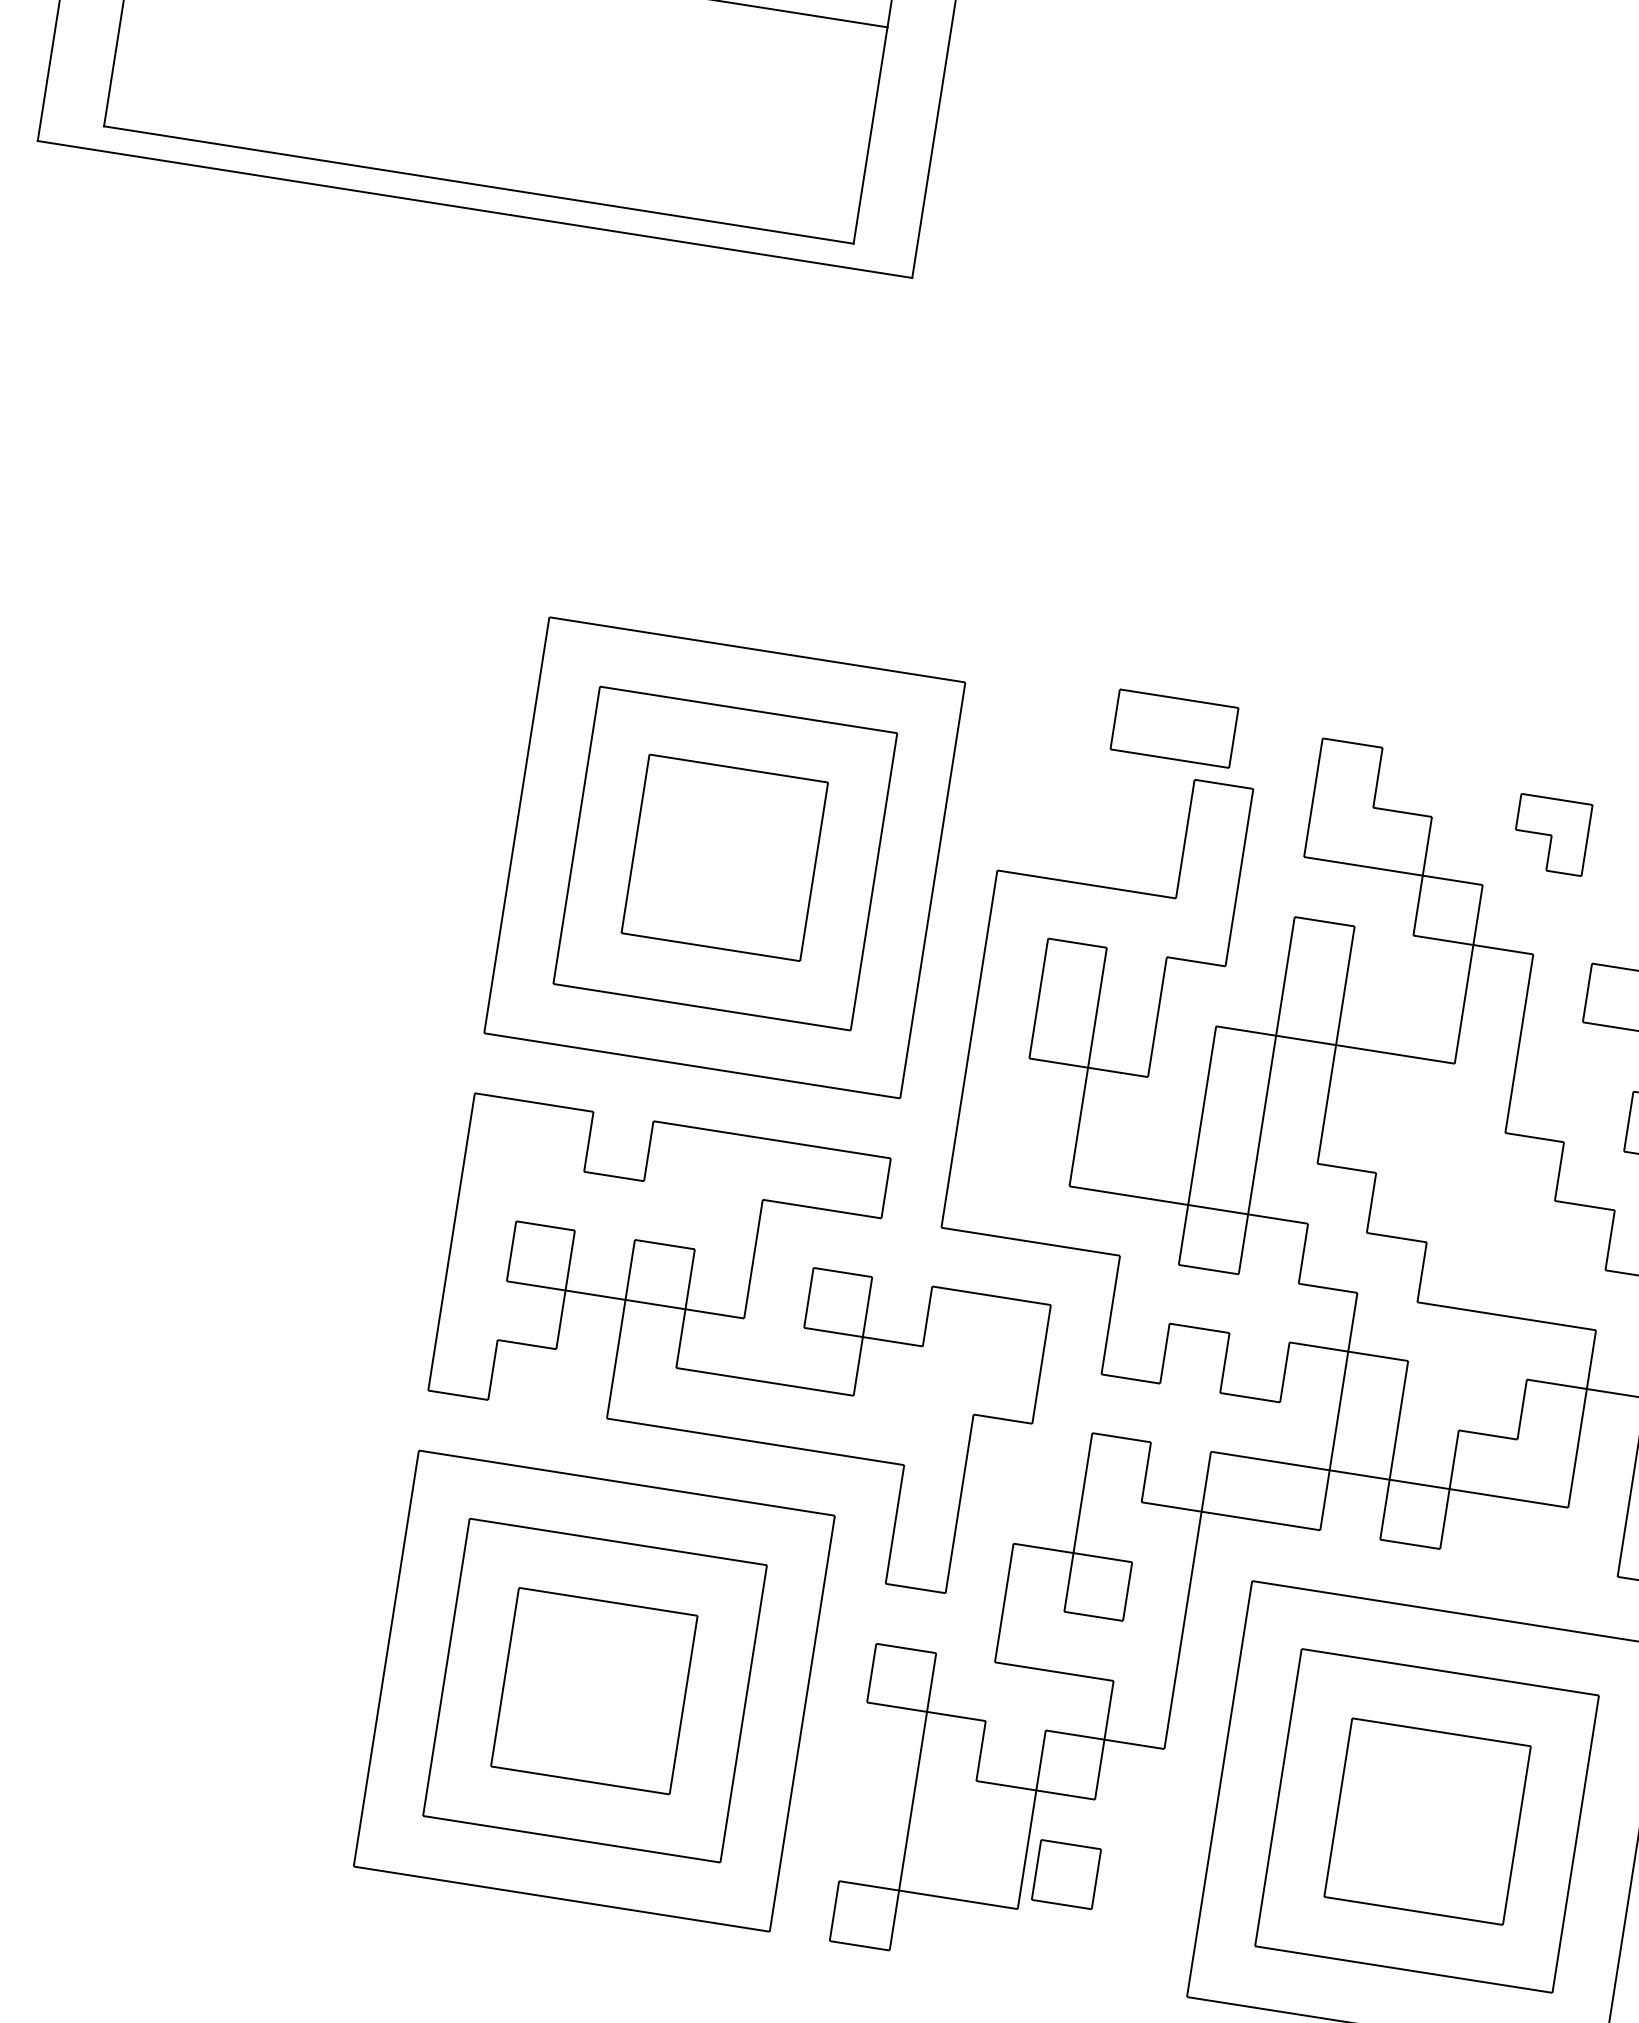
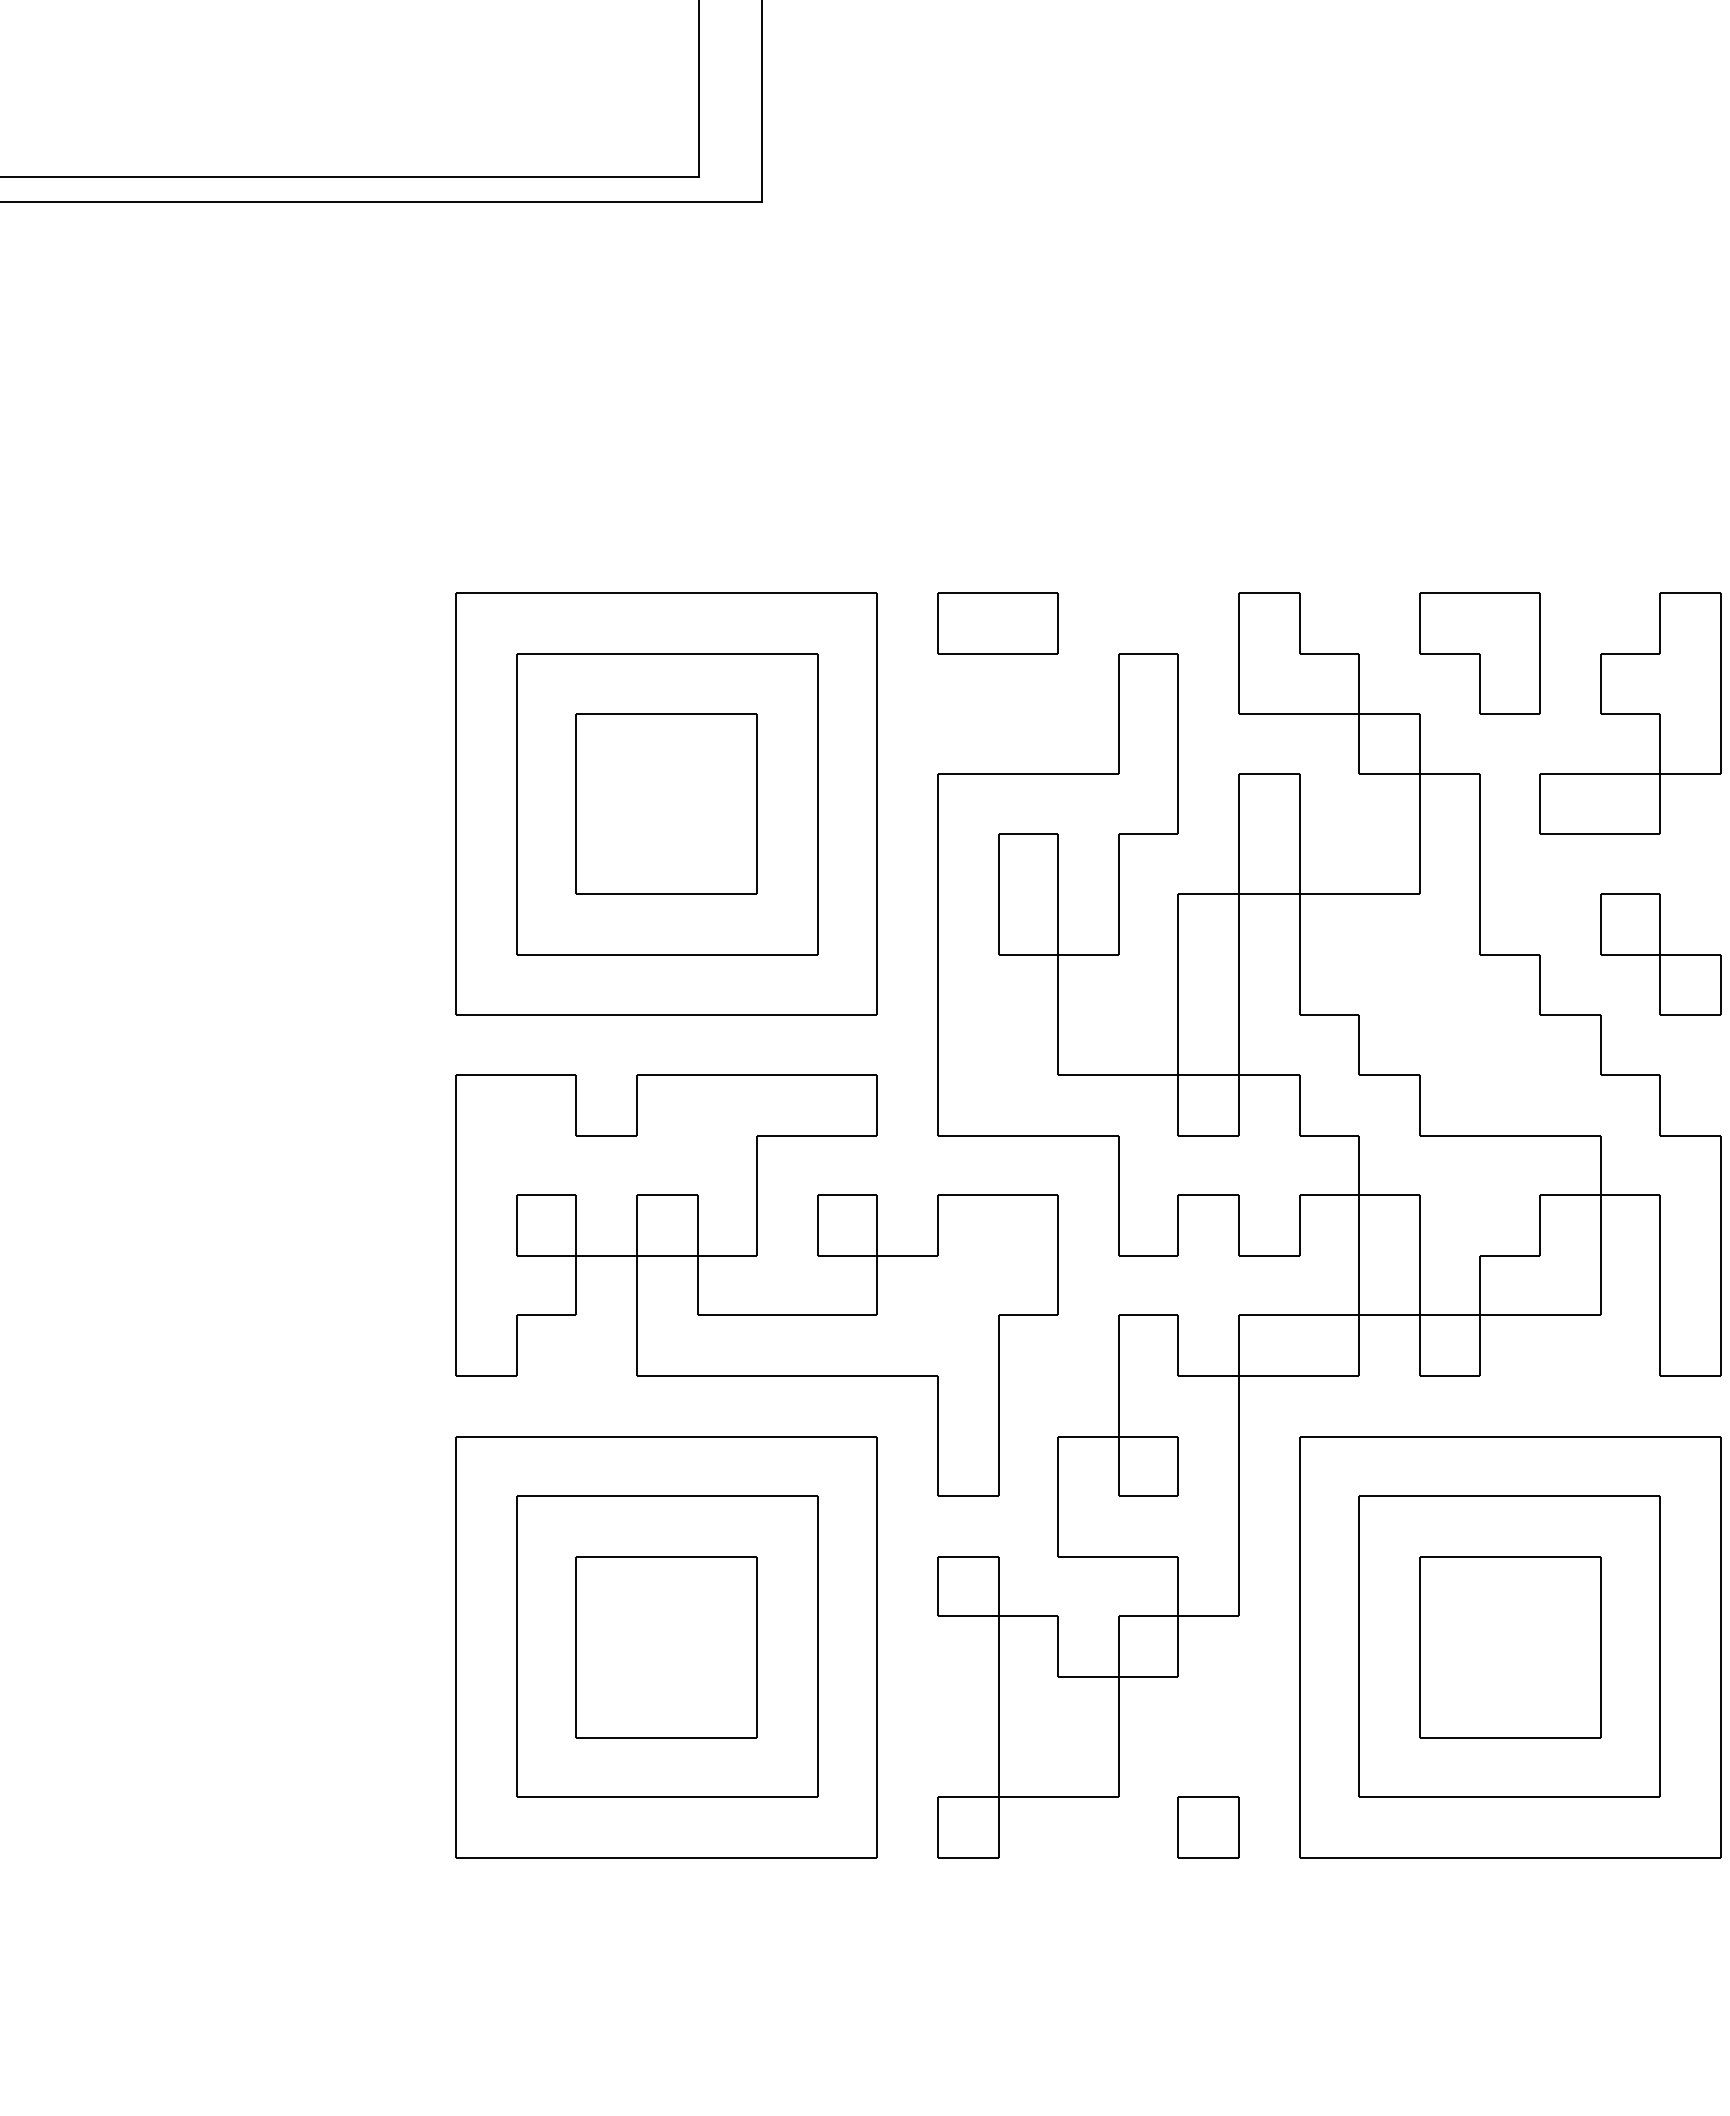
part: (1174, 728) -> (997, 623), moved
part: (1551, 834) -> (1479, 653), size x1.67
part: (1066, 1874) -> (1208, 1827), moved

